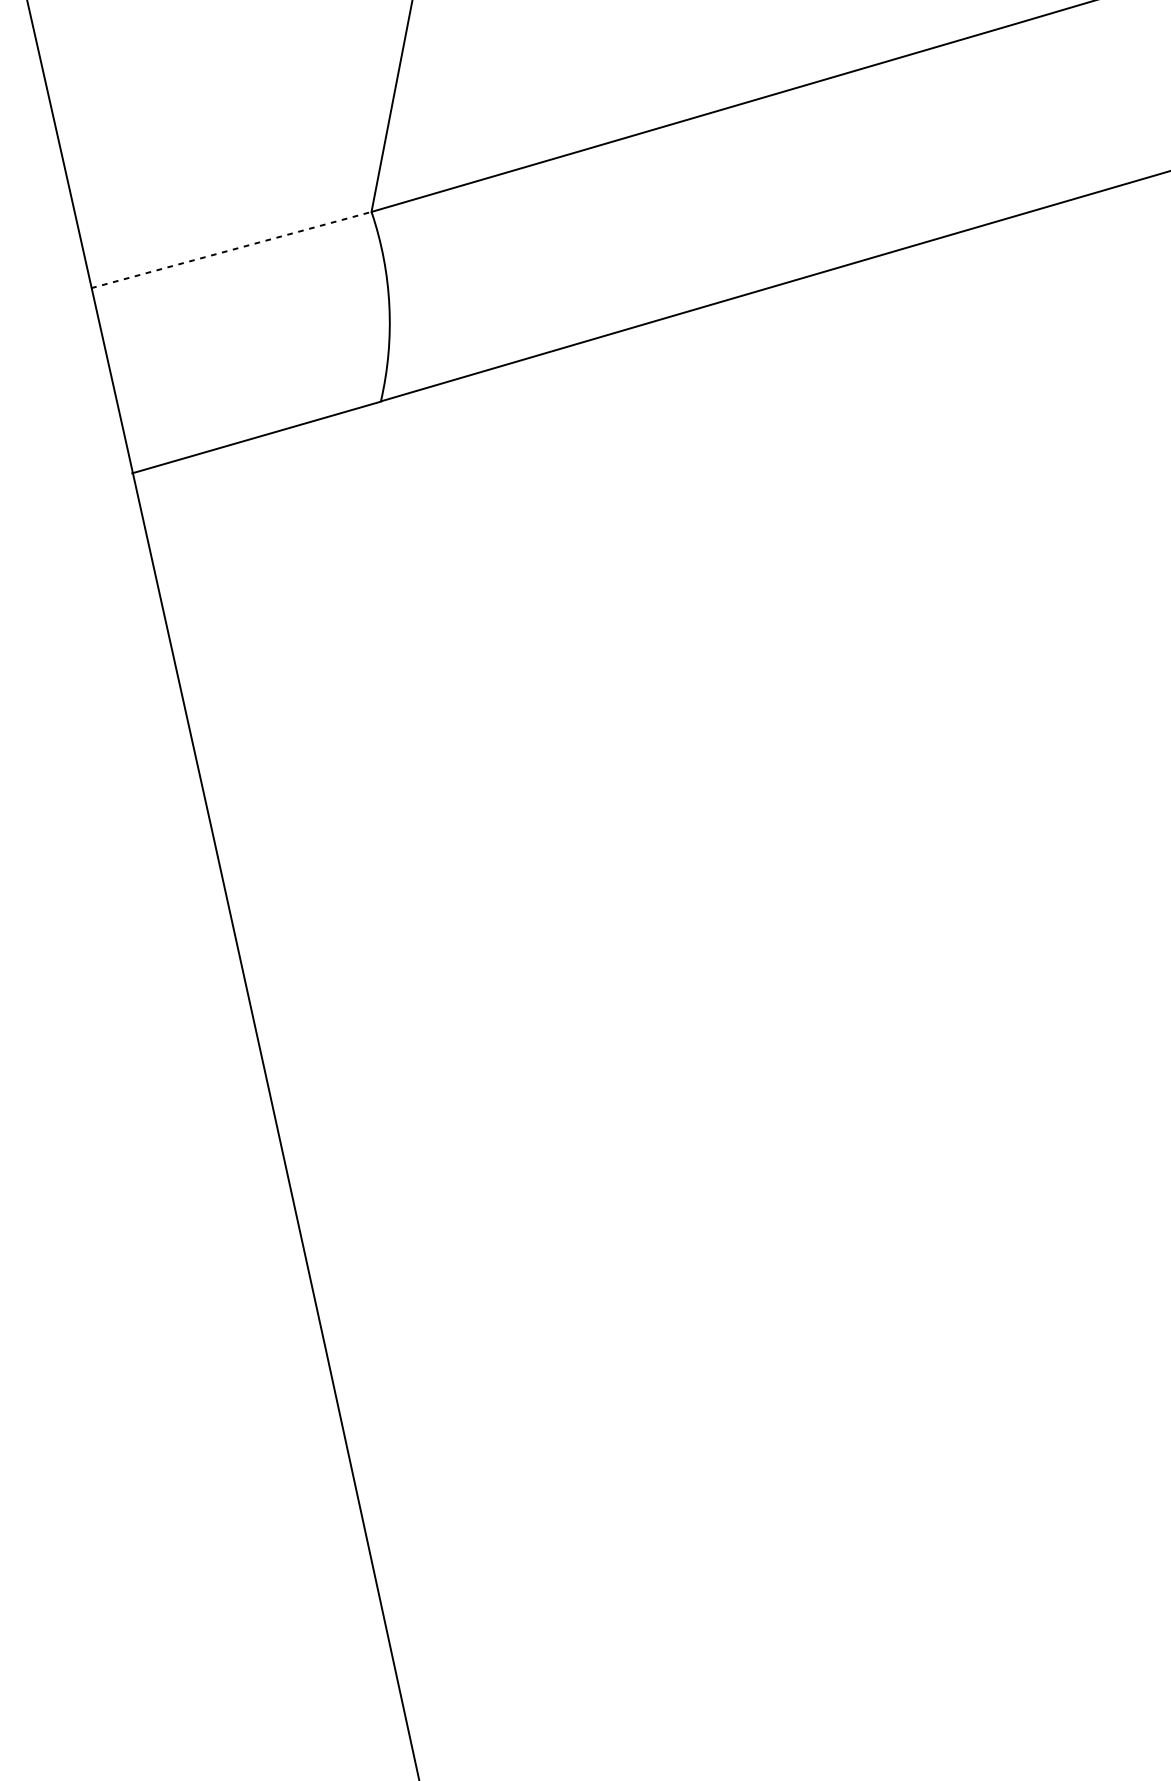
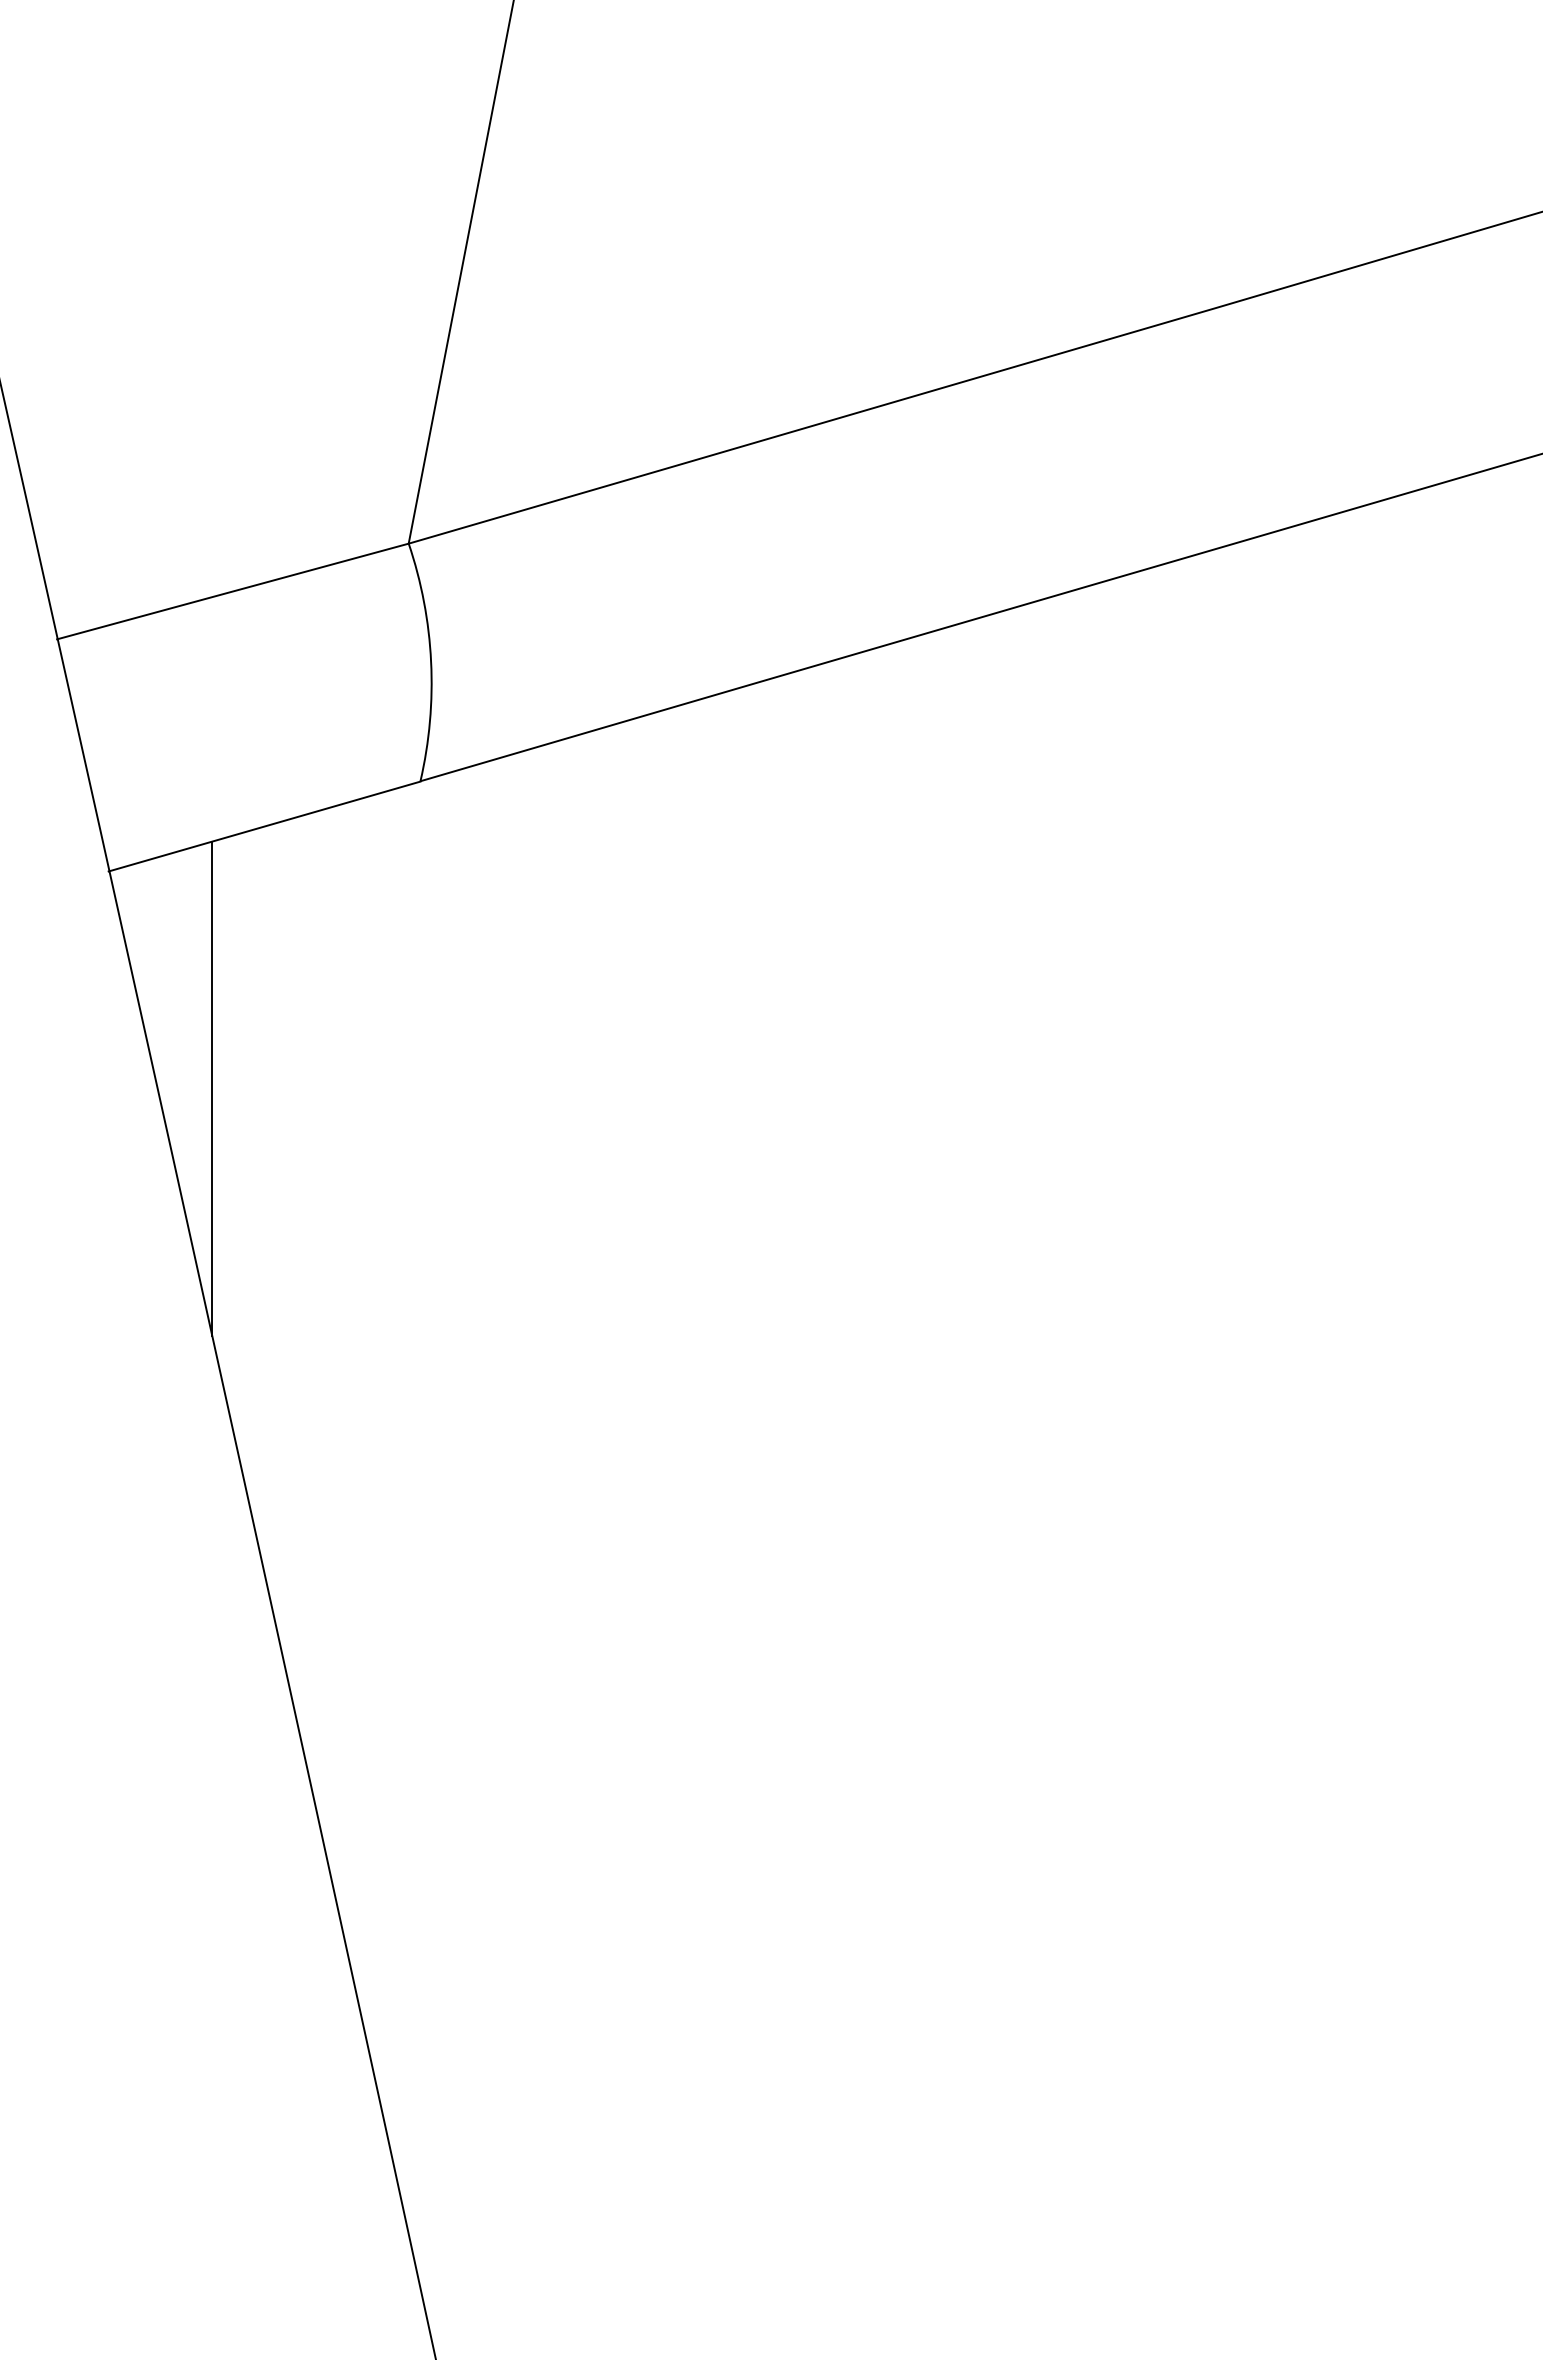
line: (231, 250) -> (233, 591), dashed -> solid
line: (214, 646) -> (211, 1088), added

